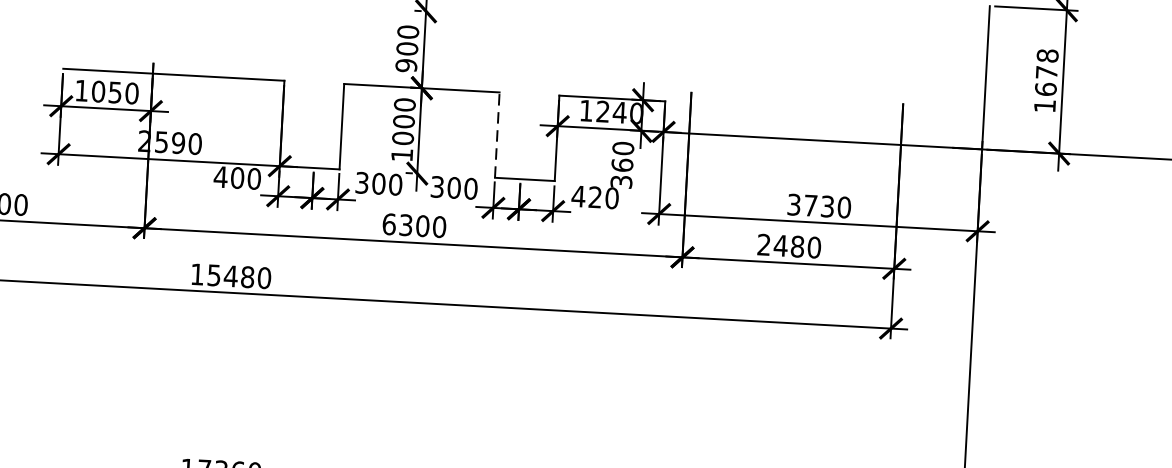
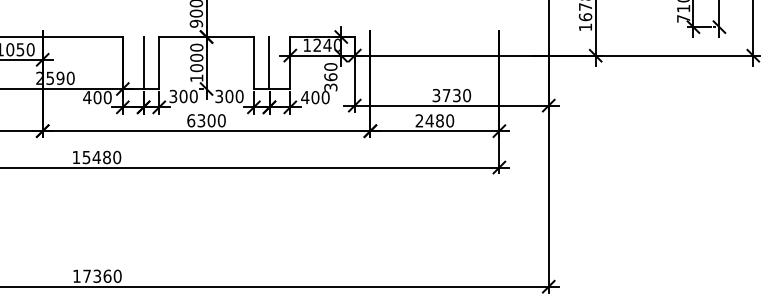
line: (316, 124) -> (143, 62), added
line: (496, 134) -> (253, 62), dashed -> solid
line: (522, 135) -> (269, 62), added
text: (595, 197) -> (315, 97), 420 -> 400

